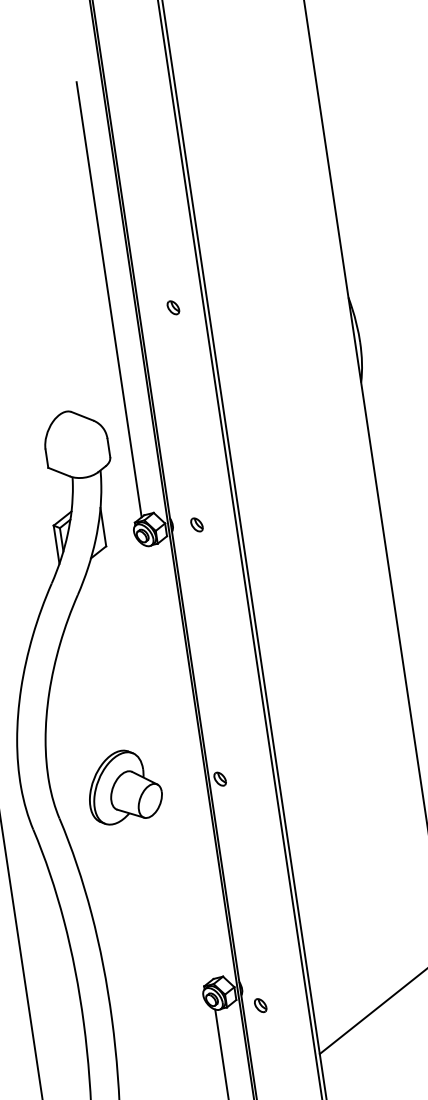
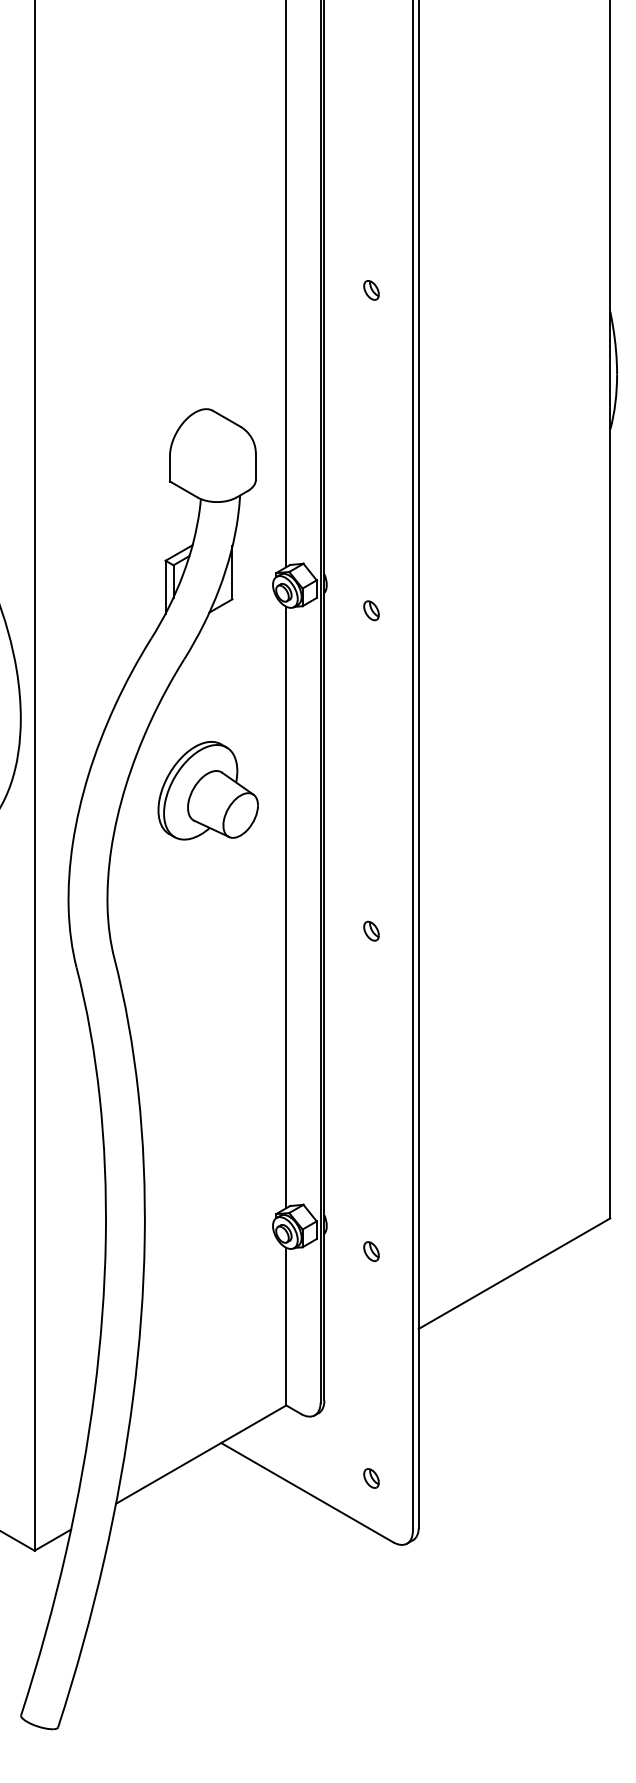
part: (196, 524) -> (371, 610), moved
line: (178, 763) -> (286, 907), added
part: (220, 778) -> (371, 930), moved
part: (123, 786) -> (207, 790), moved
part: (260, 1005) -> (371, 1251), moved

